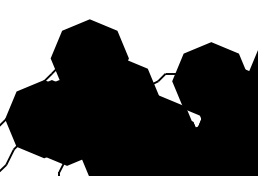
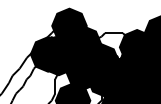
fill: (211, 80) -> (126, 36), removed

